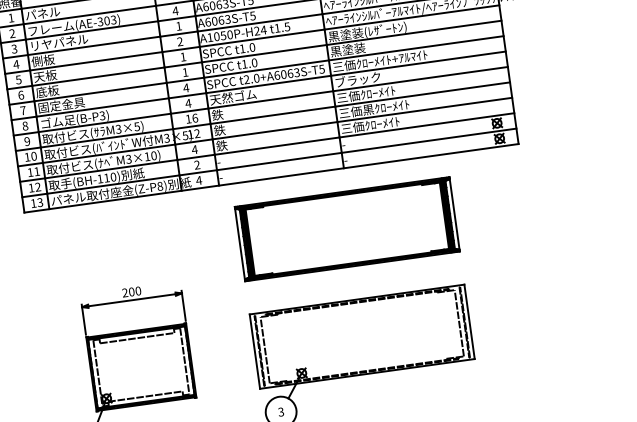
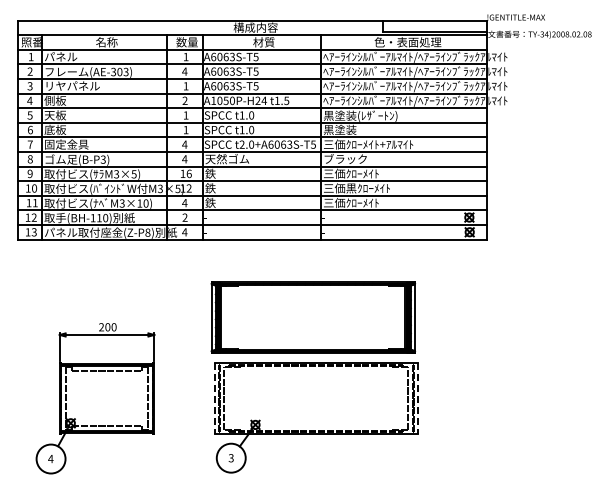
part: (347, 228) -> (313, 317), moved
line: (470, 322) -> (418, 399), solid -> dashed
line: (254, 352) -> (214, 399), solid -> dashed

